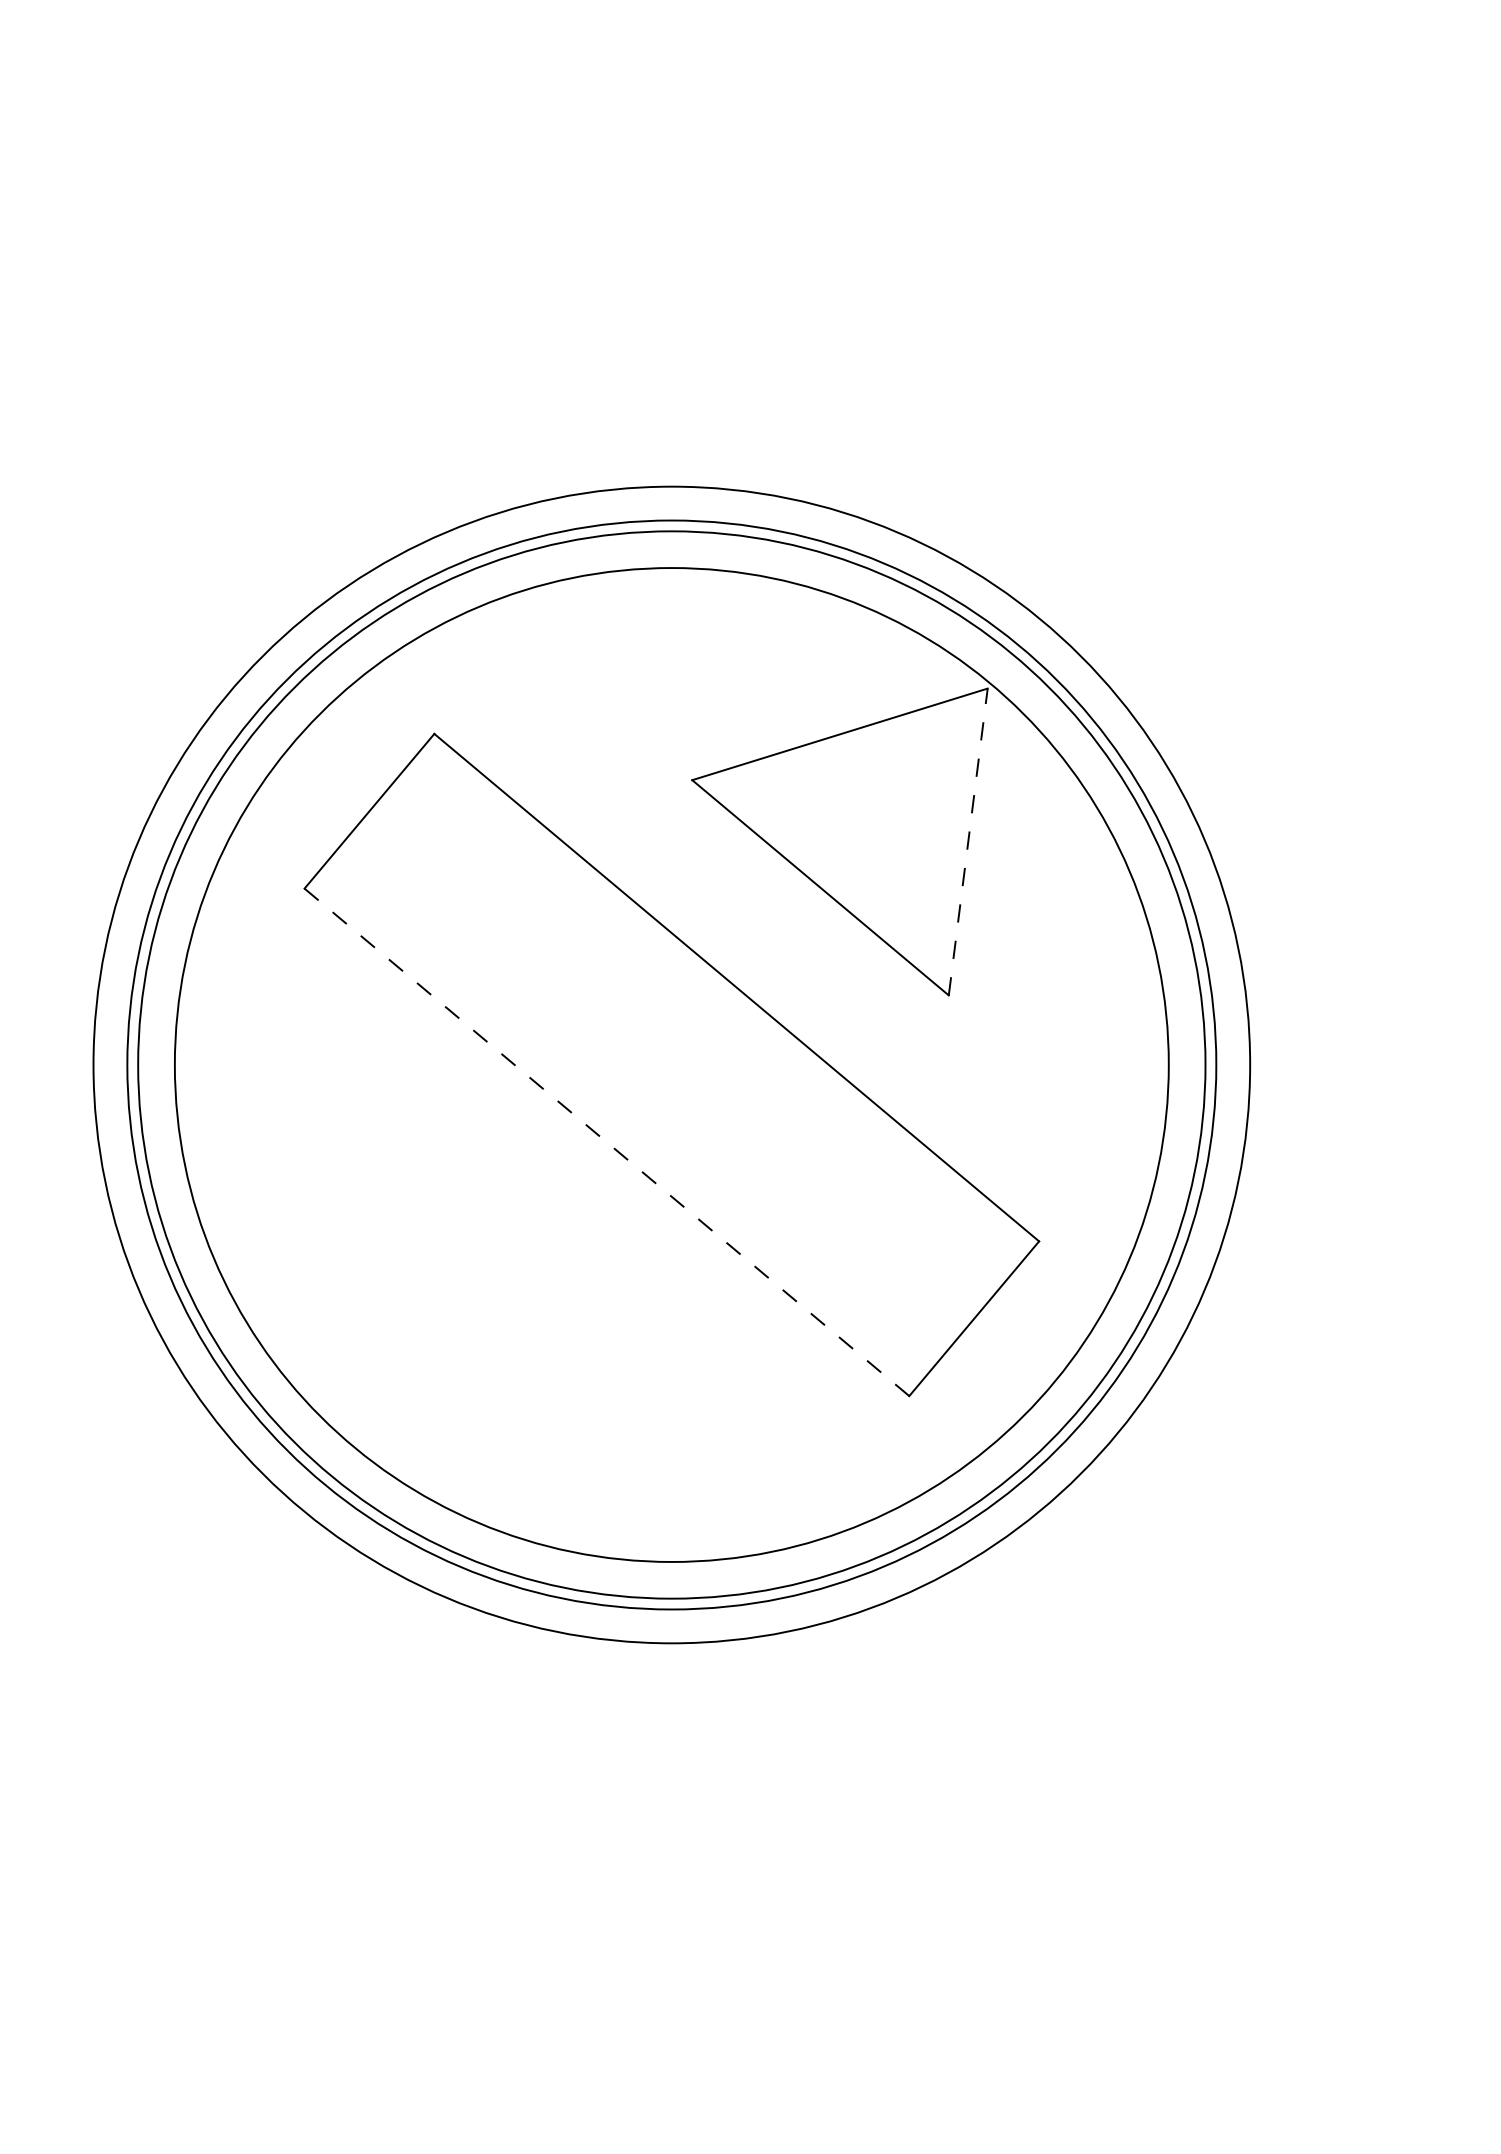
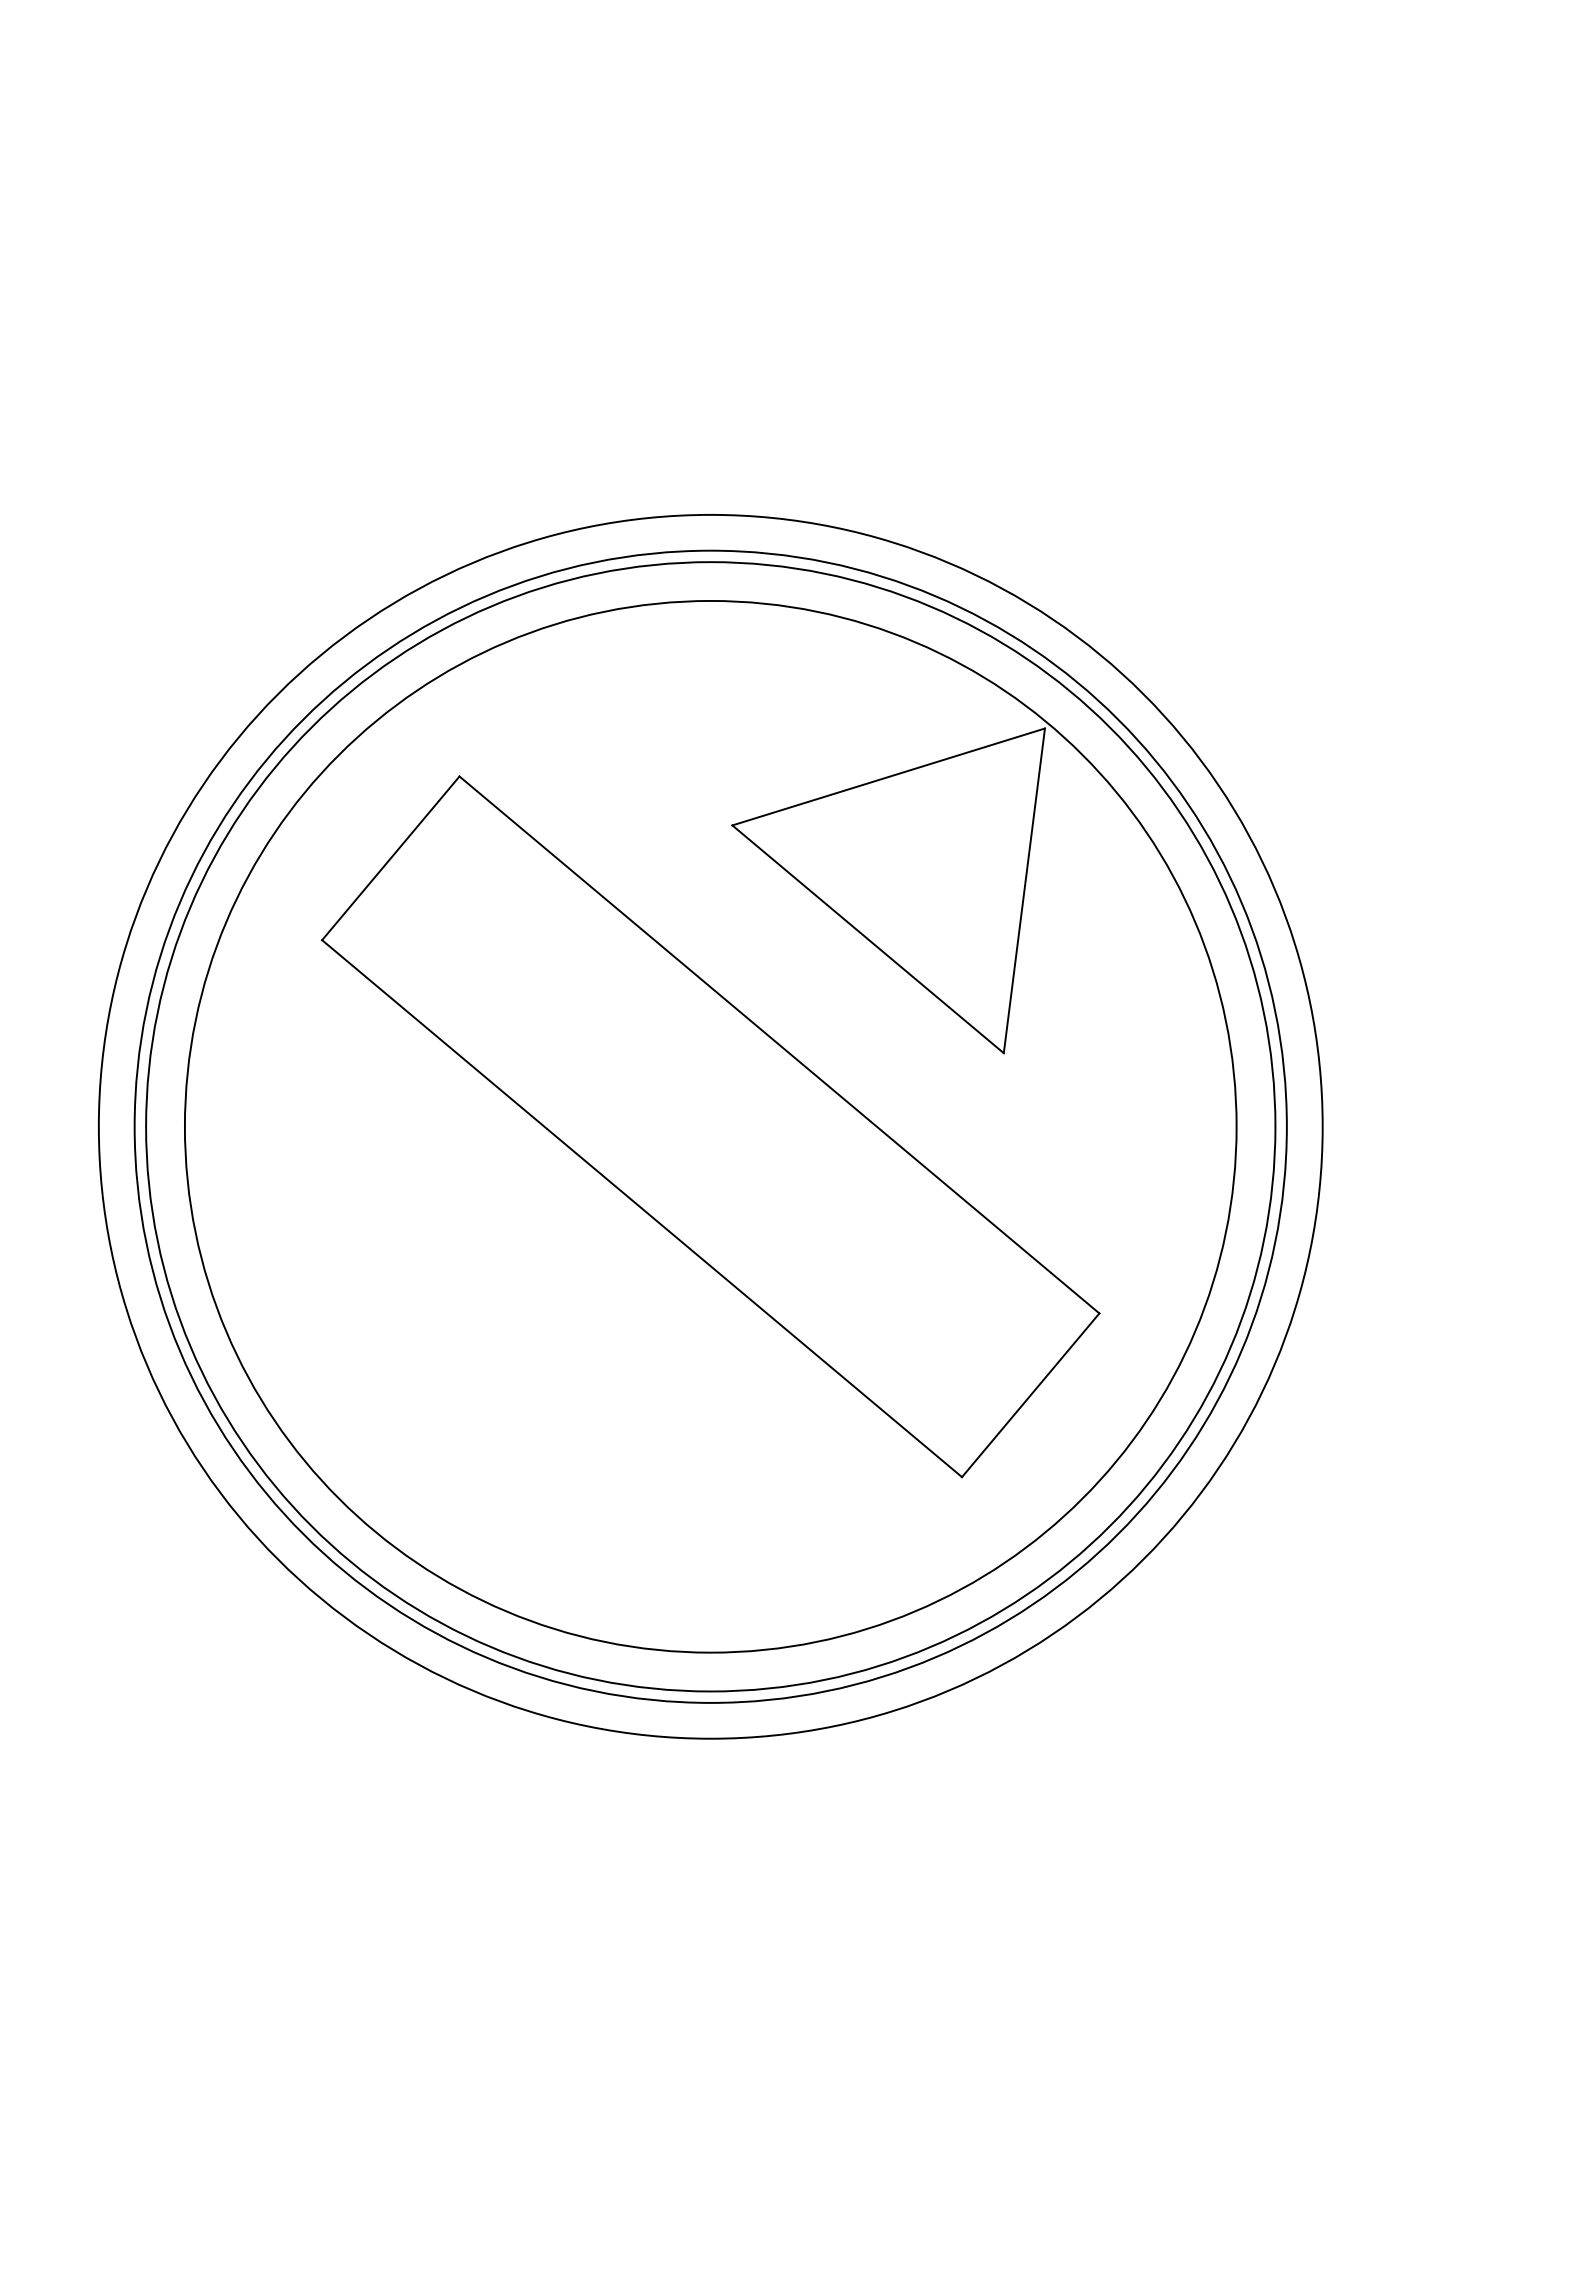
line: (968, 841) -> (1024, 890), dashed -> solid
line: (607, 1142) -> (642, 1208), dashed -> solid

